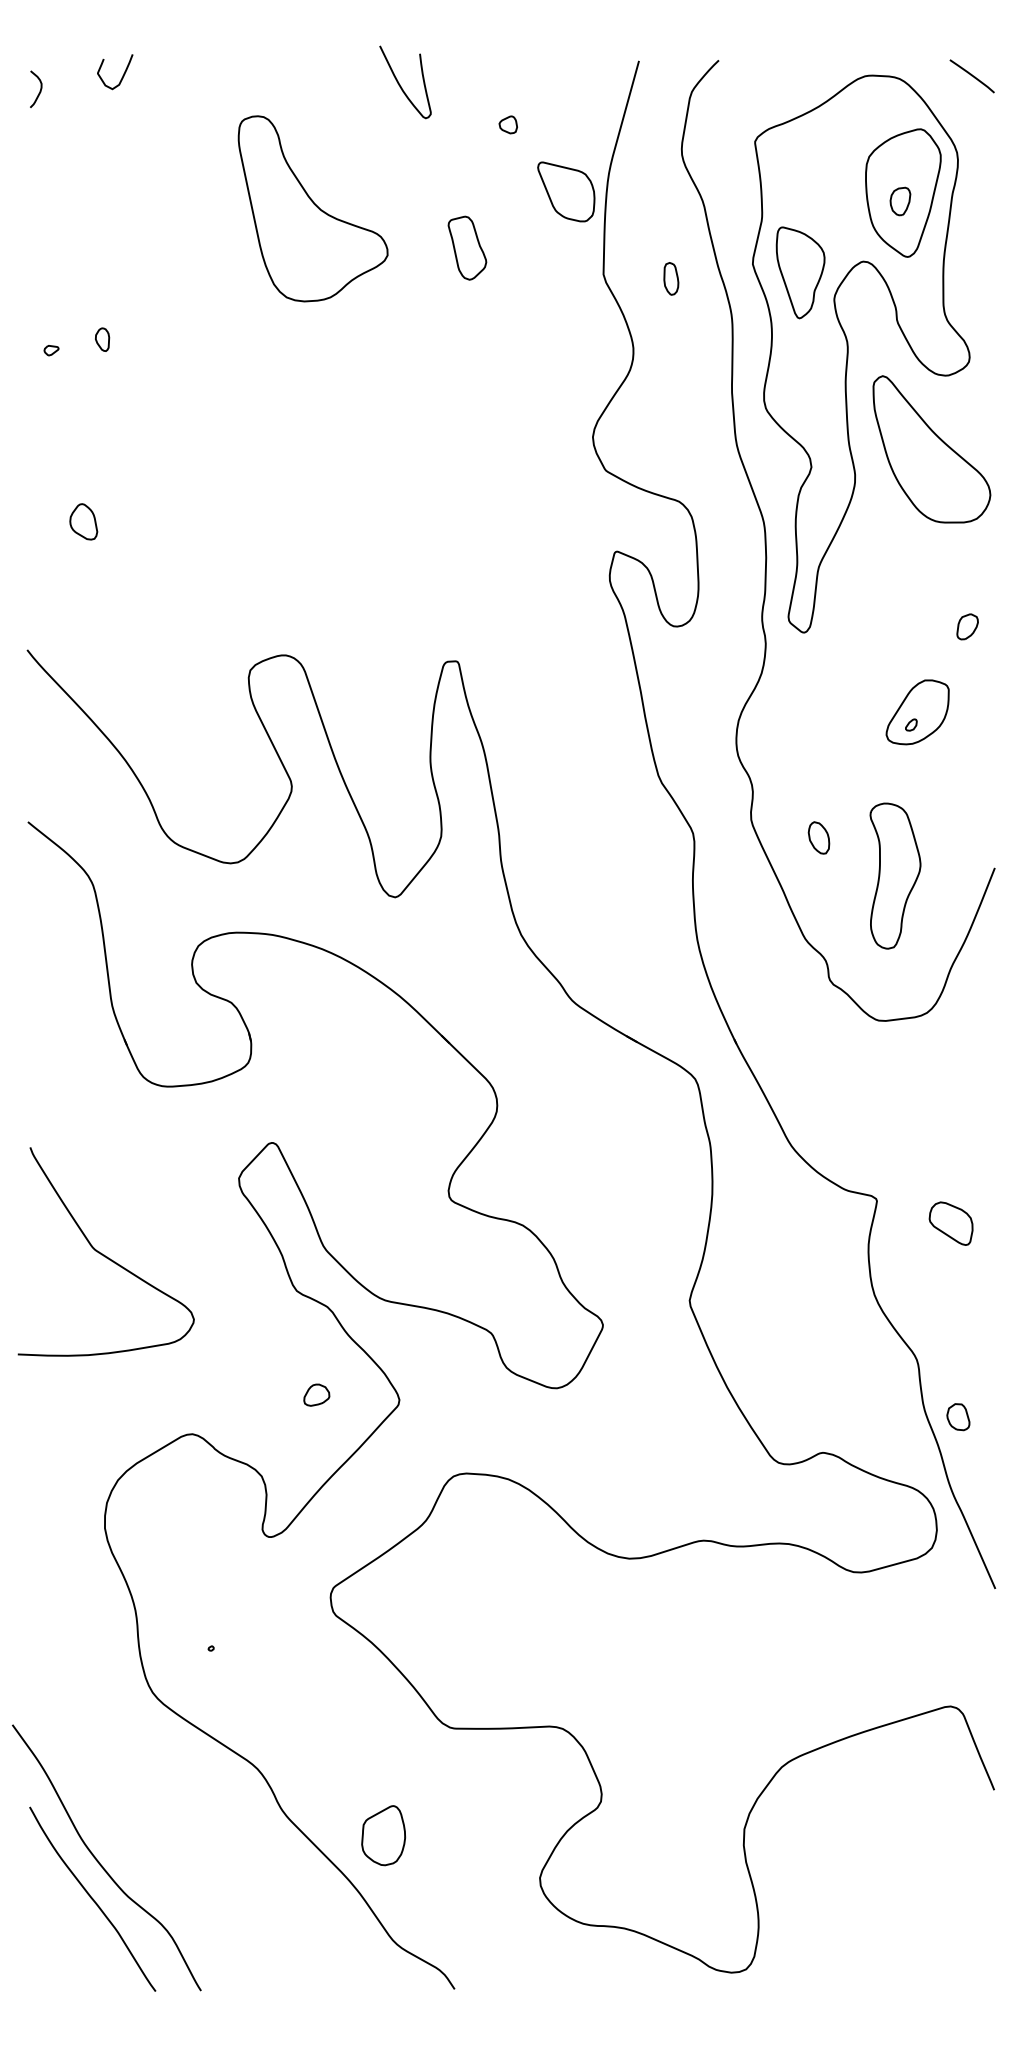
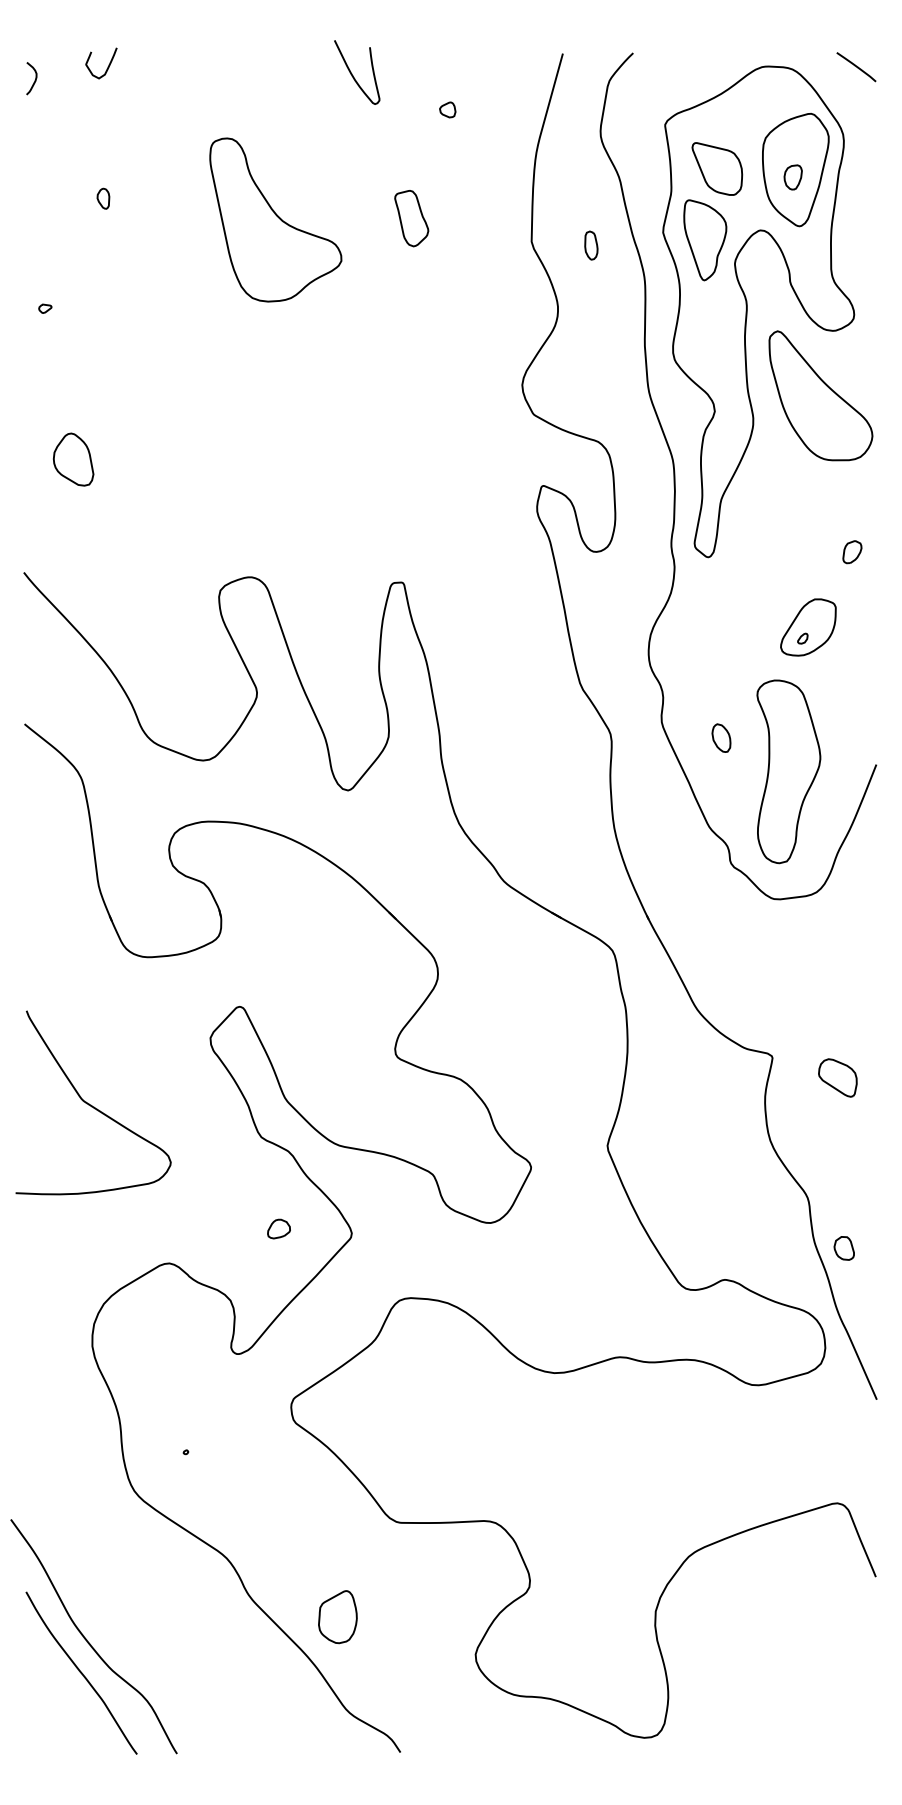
part: (566, 191) -> (717, 168), moved
part: (312, 208) -> (275, 219), moved
part: (102, 339) -> (103, 198), moved
part: (83, 521) -> (73, 459), size x1.67
part: (895, 875) -> (788, 771), size x1.43

